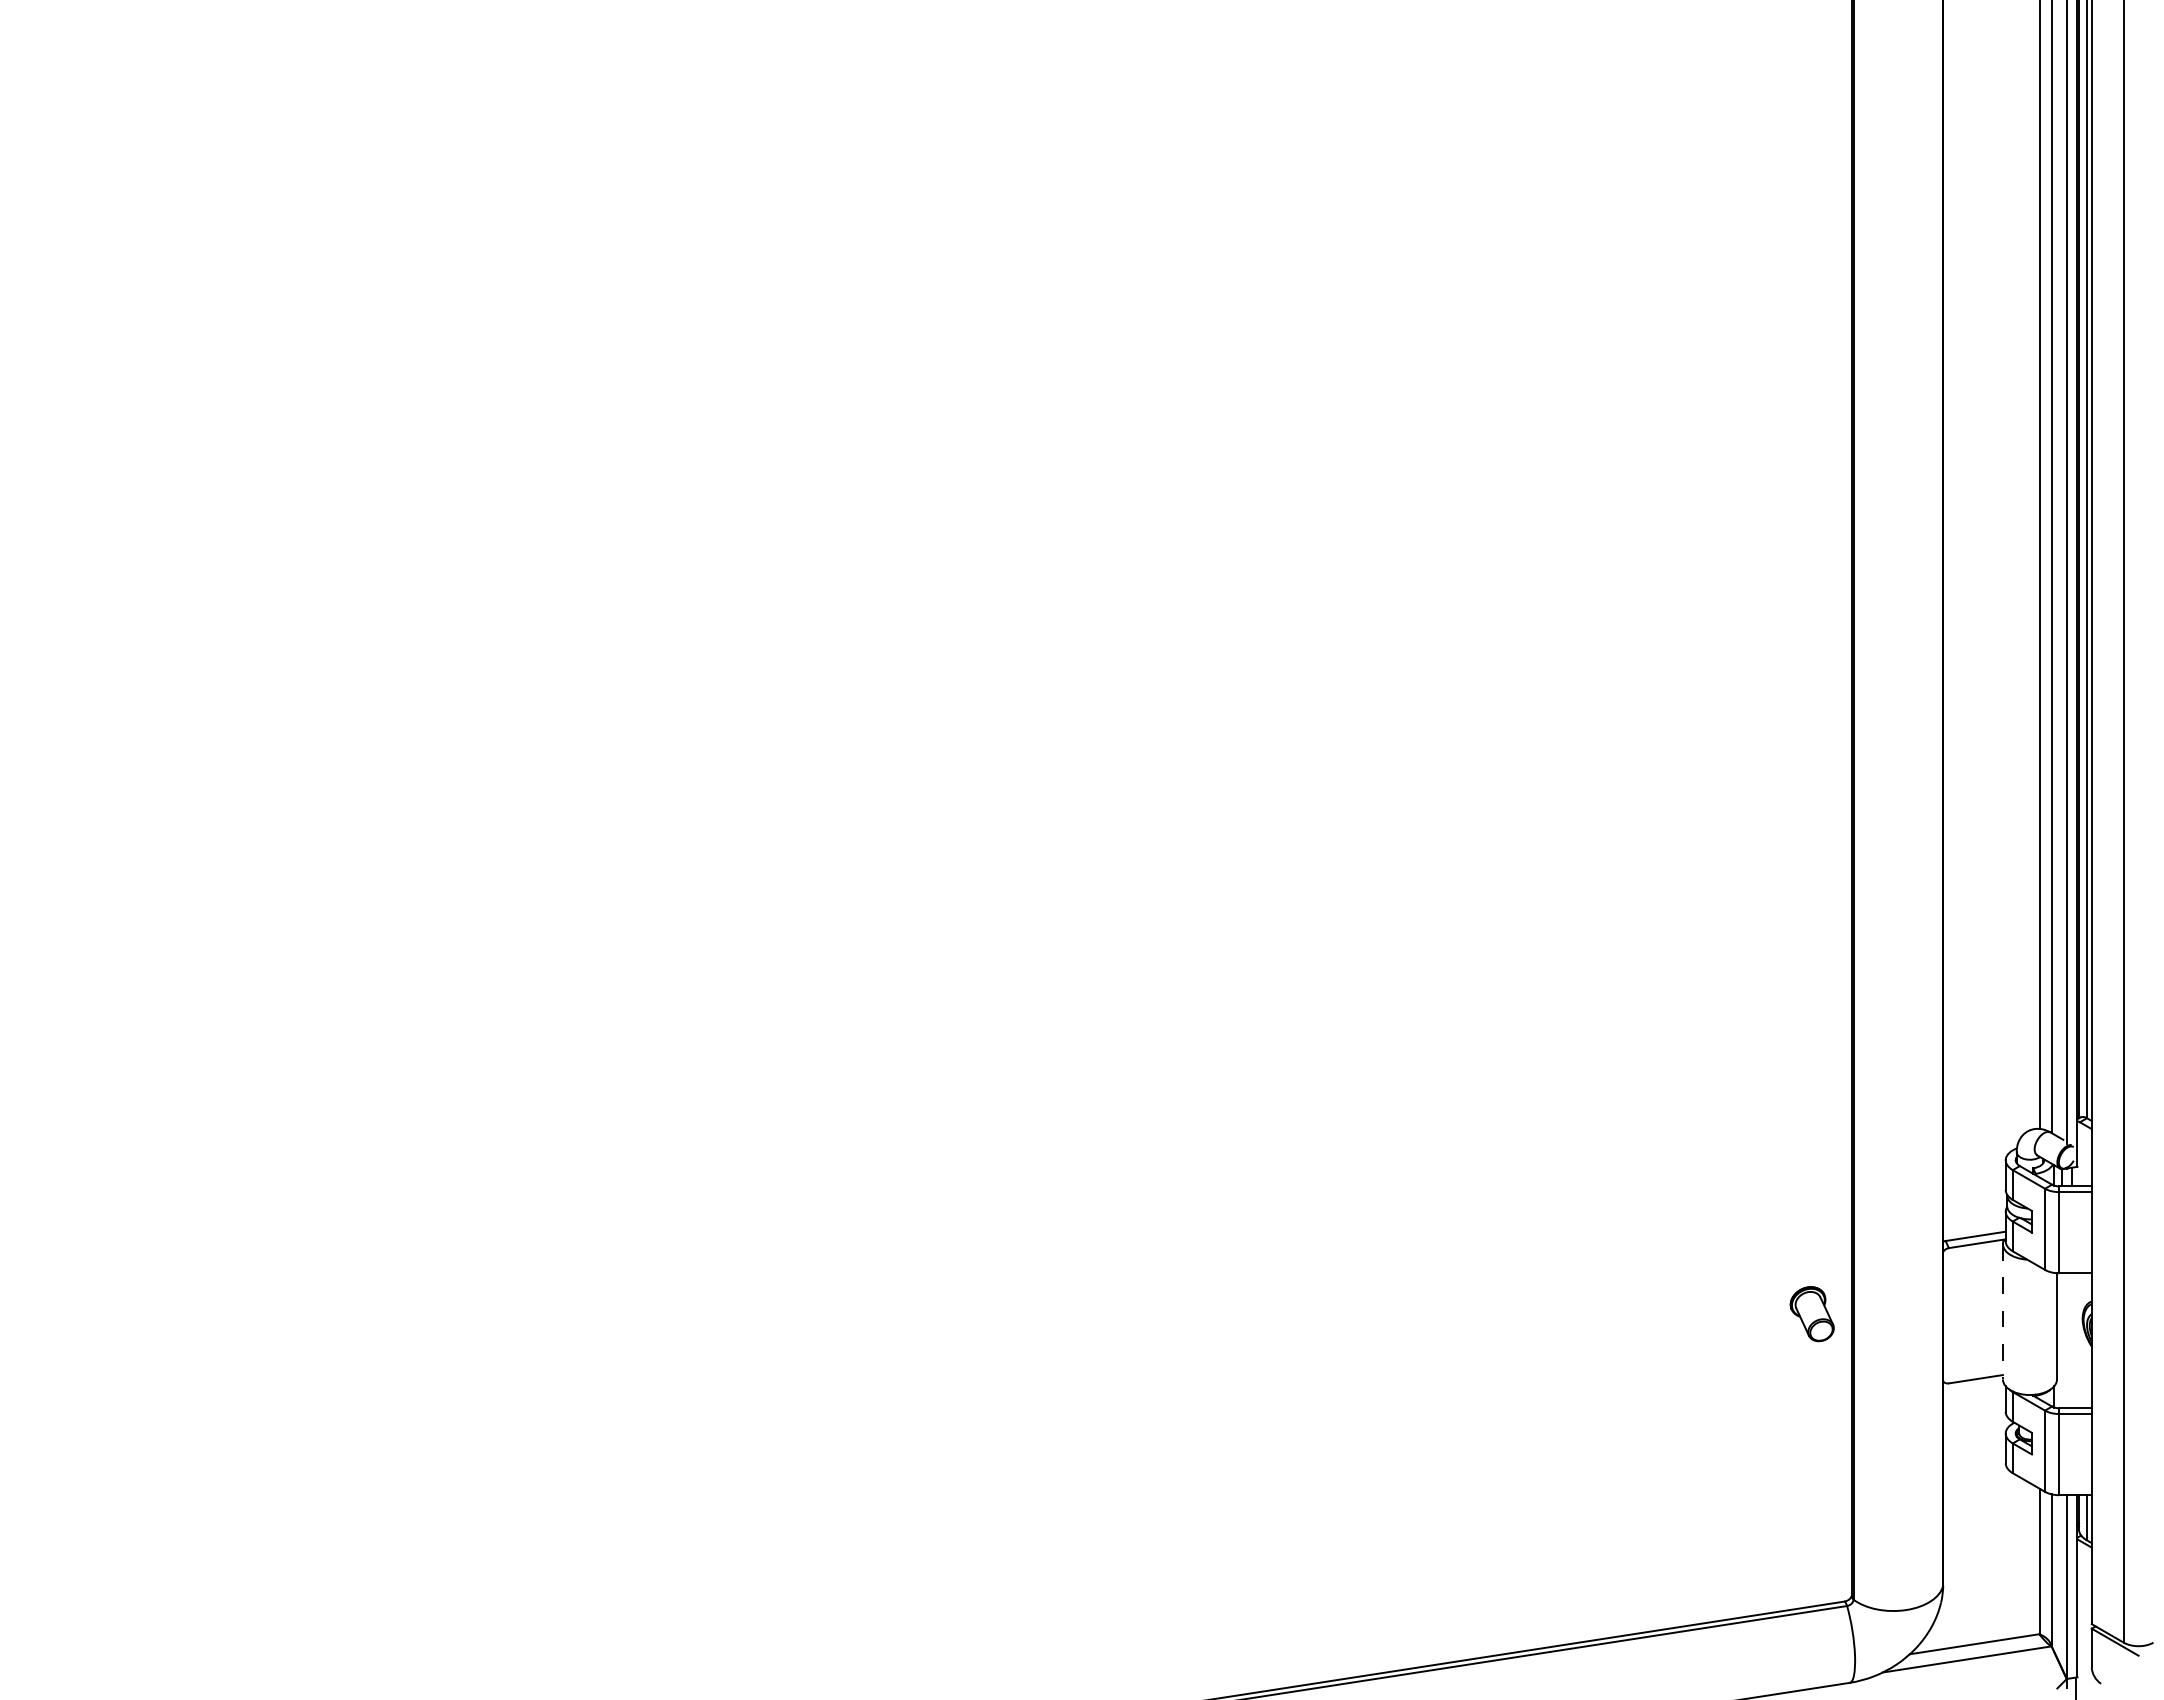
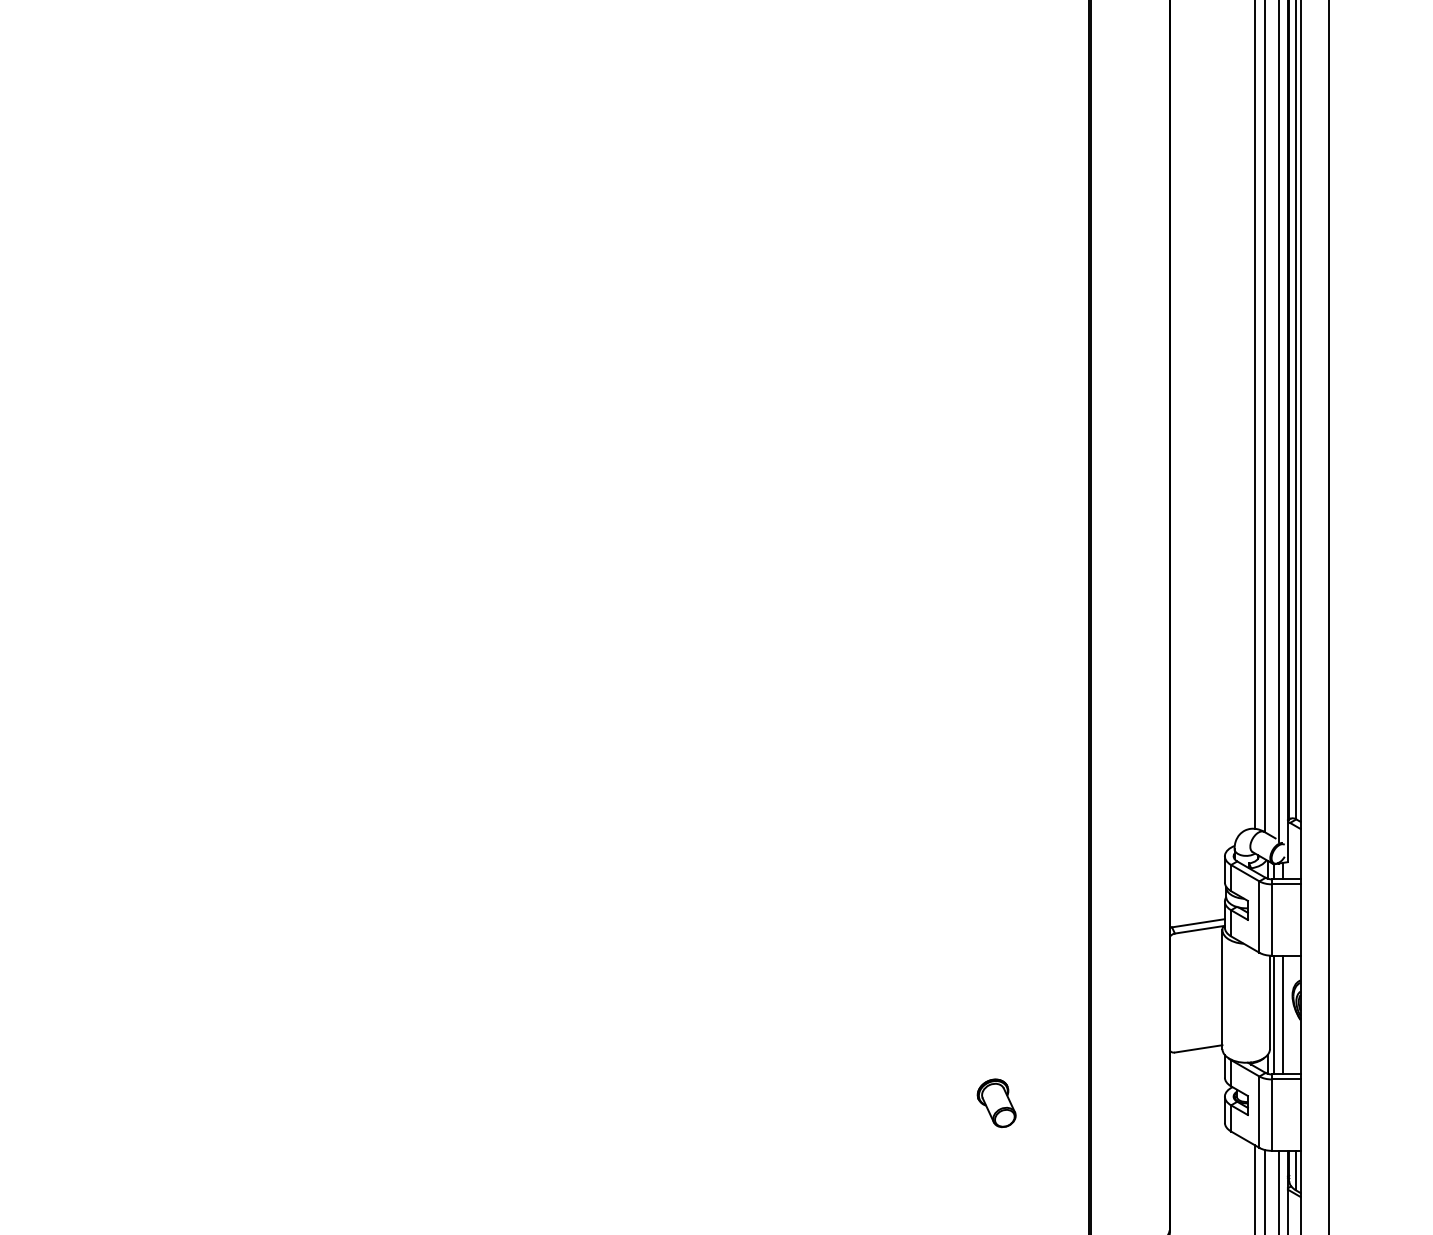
line: (2002, 1311) -> (1222, 989), dashed -> solid
part: (1811, 1314) -> (996, 1103), moved
line: (2061, 1340) -> (1273, 1014), added
line: (2072, 1340) -> (1283, 1014), added

